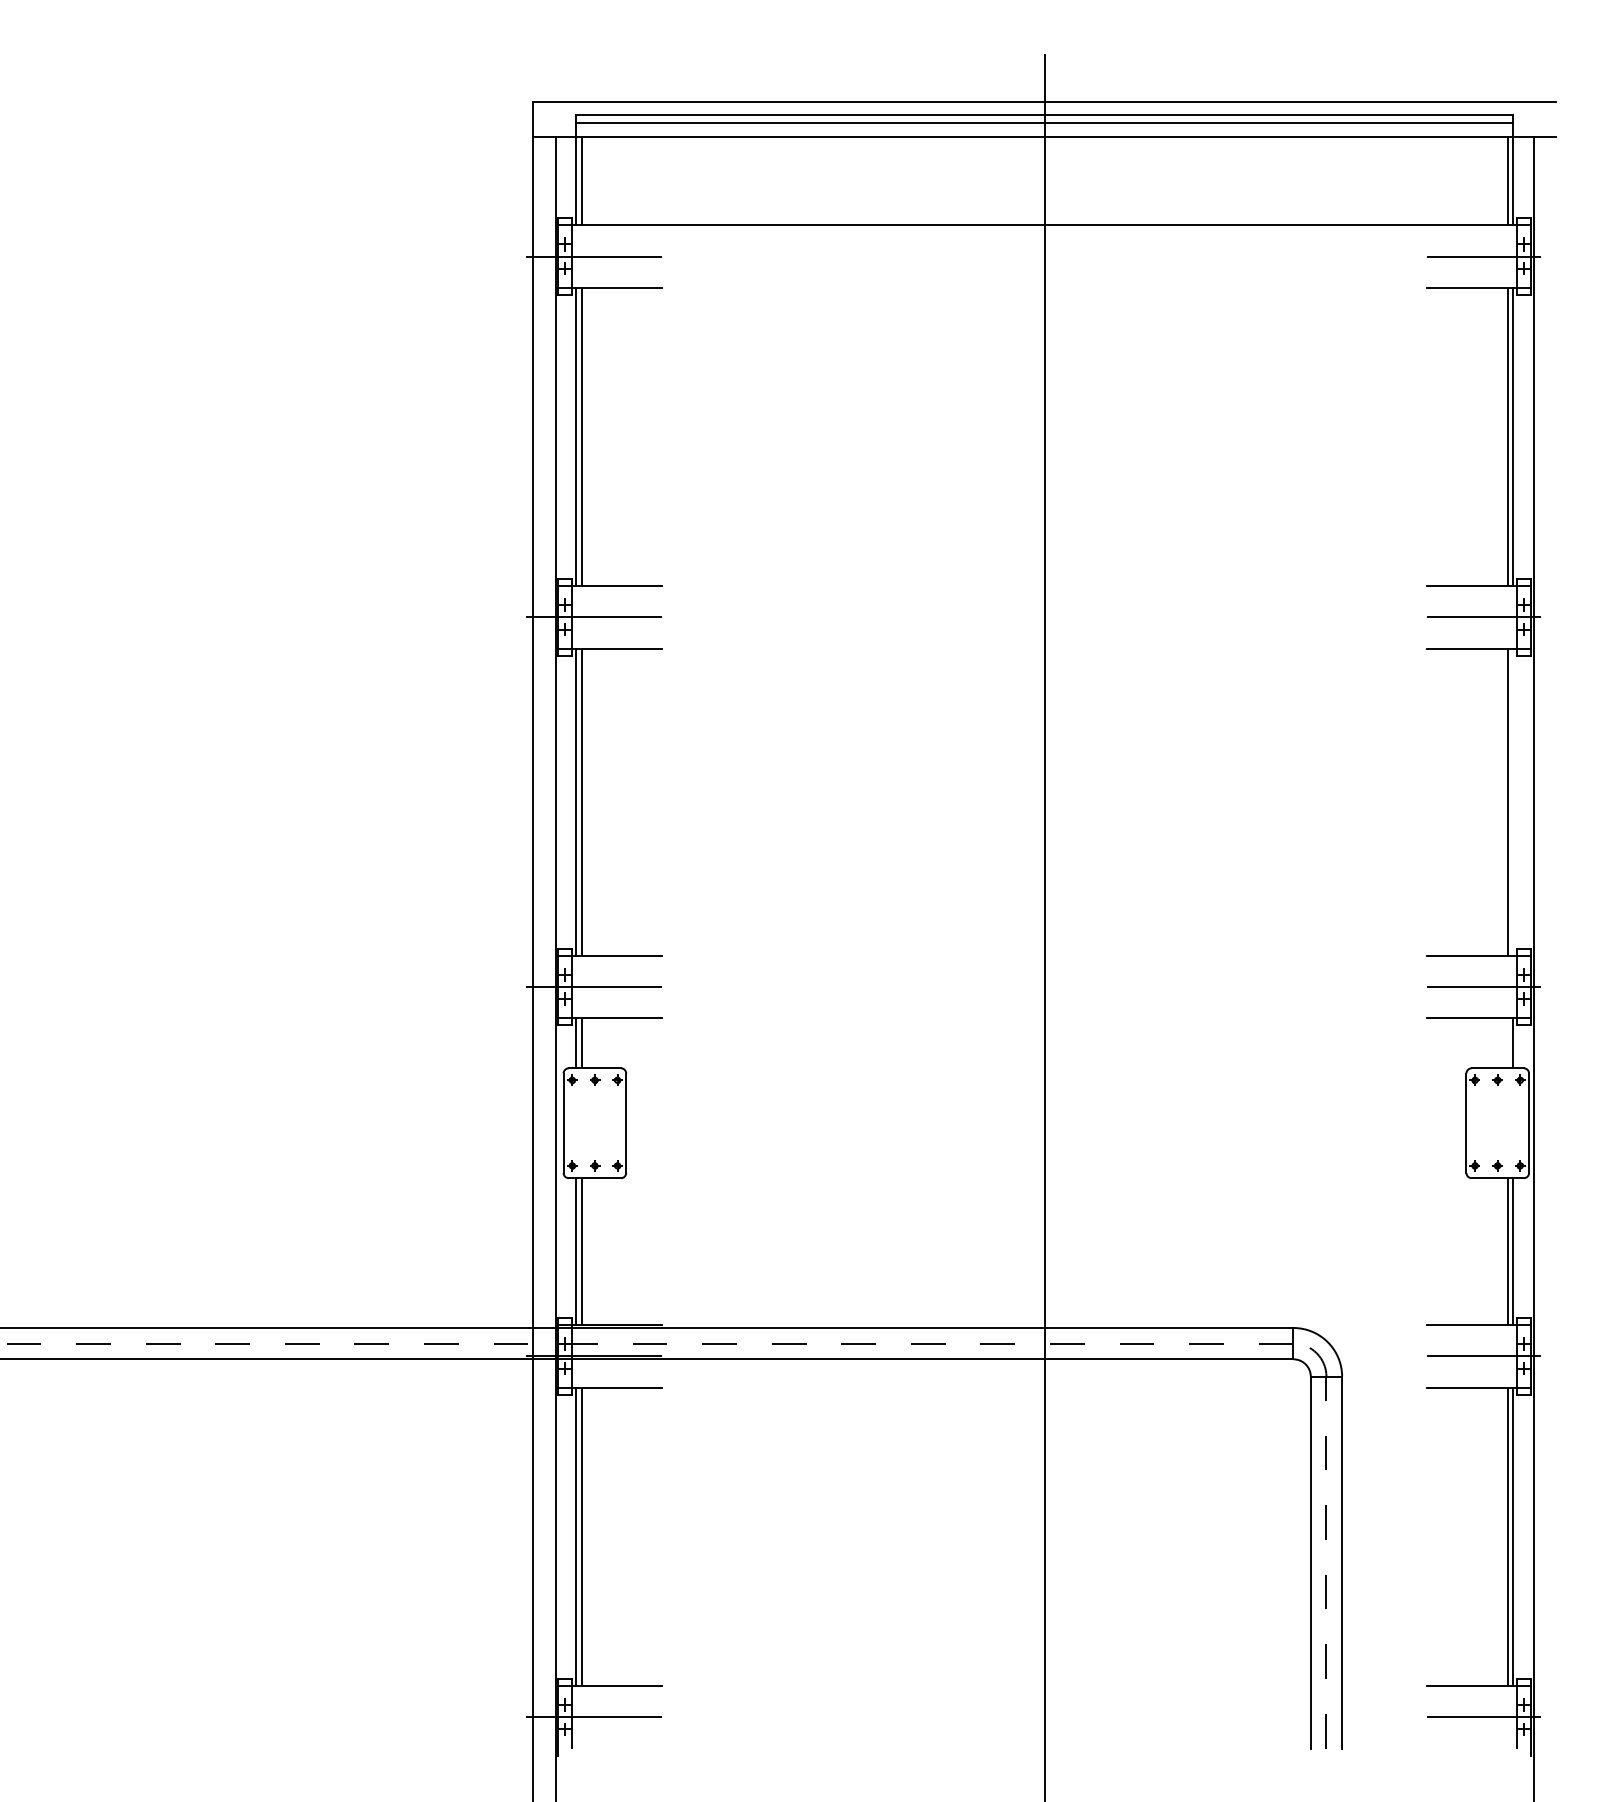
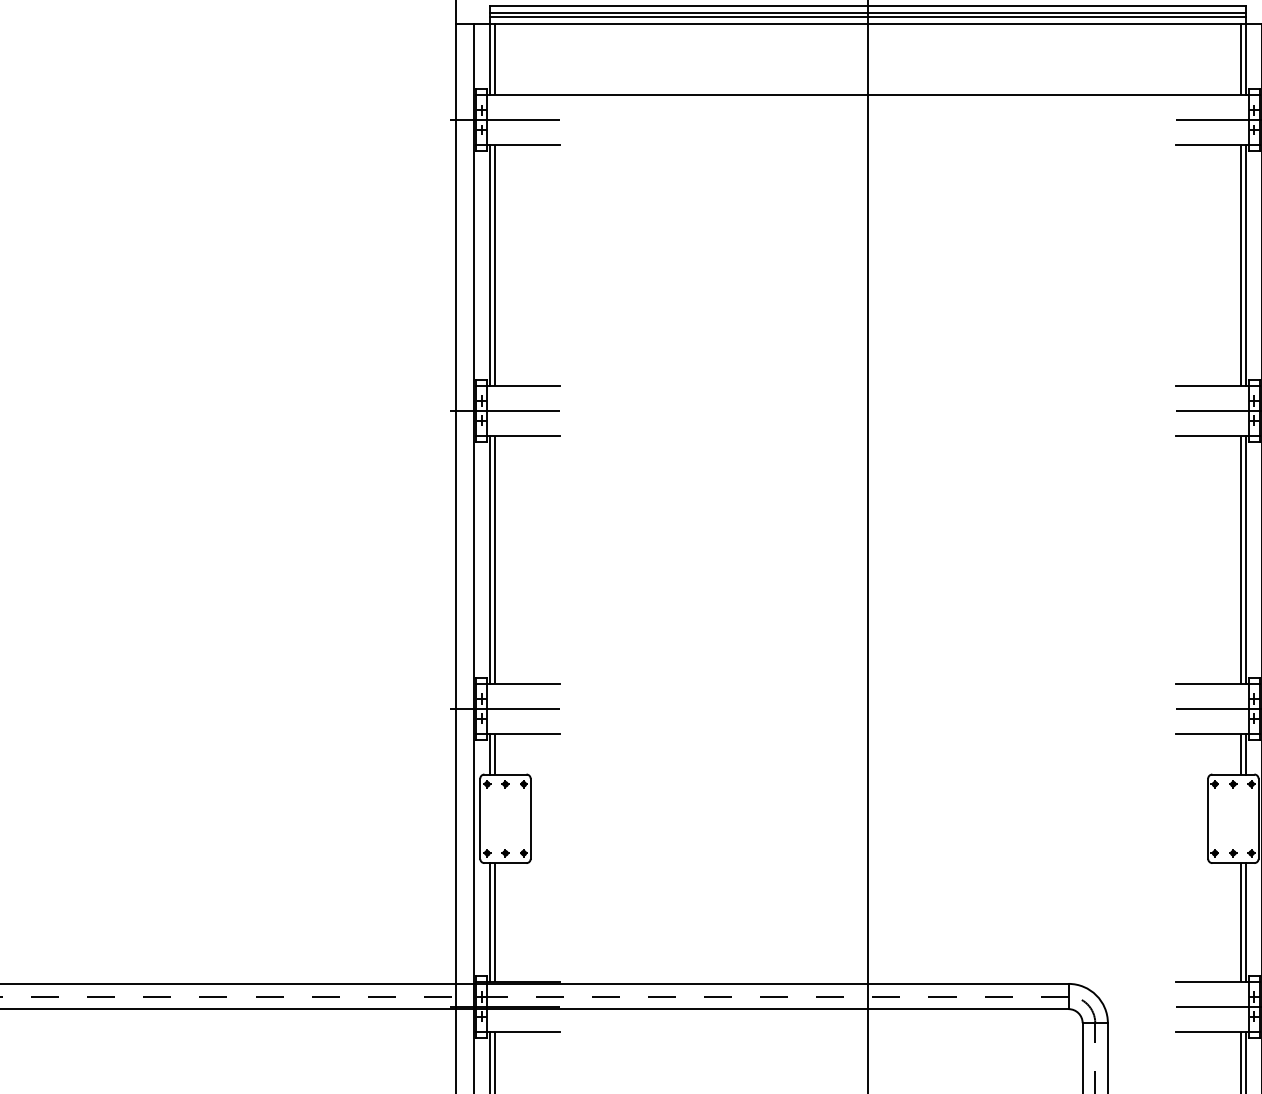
line: (1044, 128) -> (867, 16), added
line: (1513, 801) -> (1246, 559), added
line: (1507, 1043) -> (1241, 754), added

